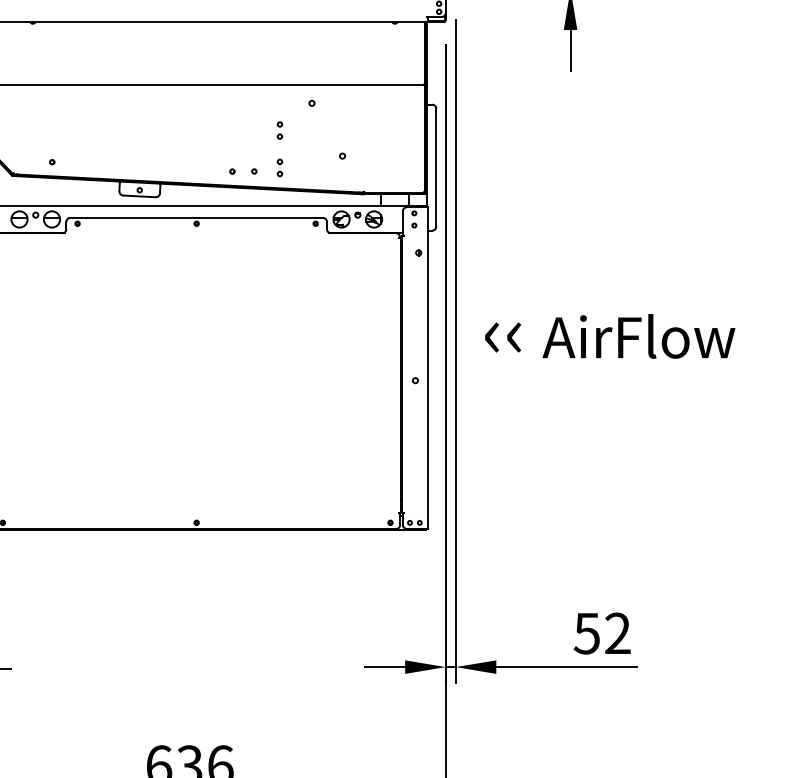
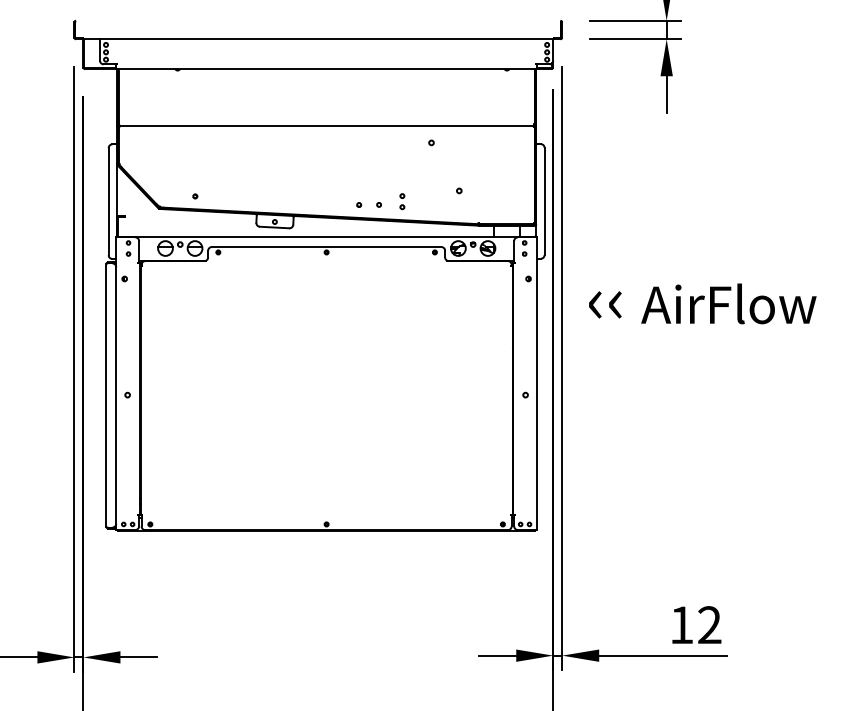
part: (280, 130) -> (402, 167), removed
text: (609, 335) -> (702, 303), moved
text: (586, 633) -> (681, 625), 52 -> 12

